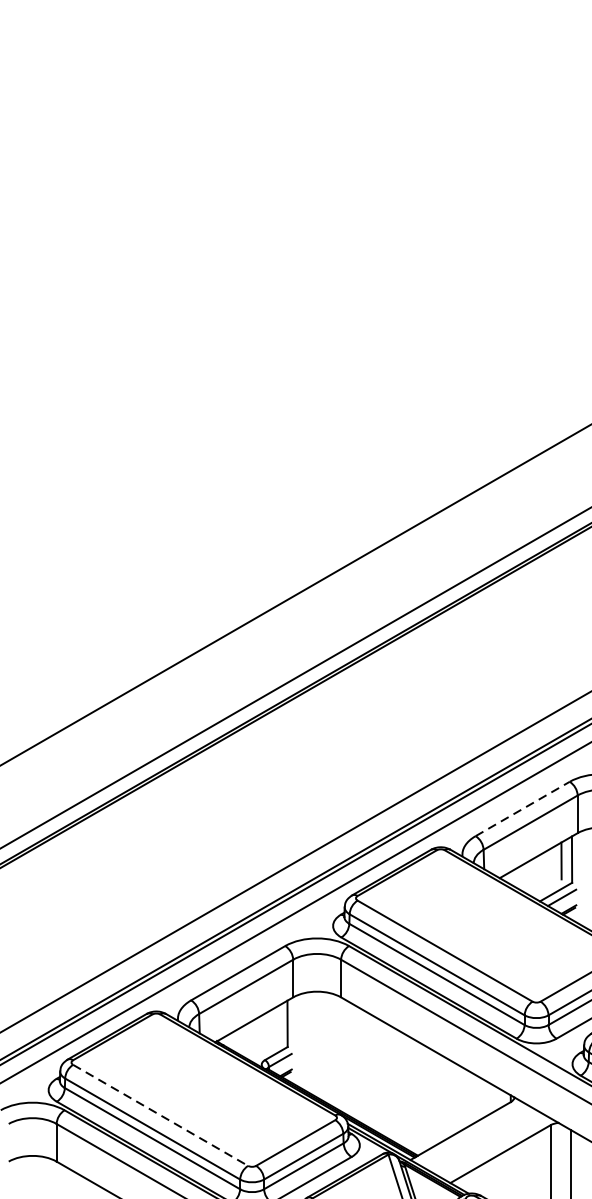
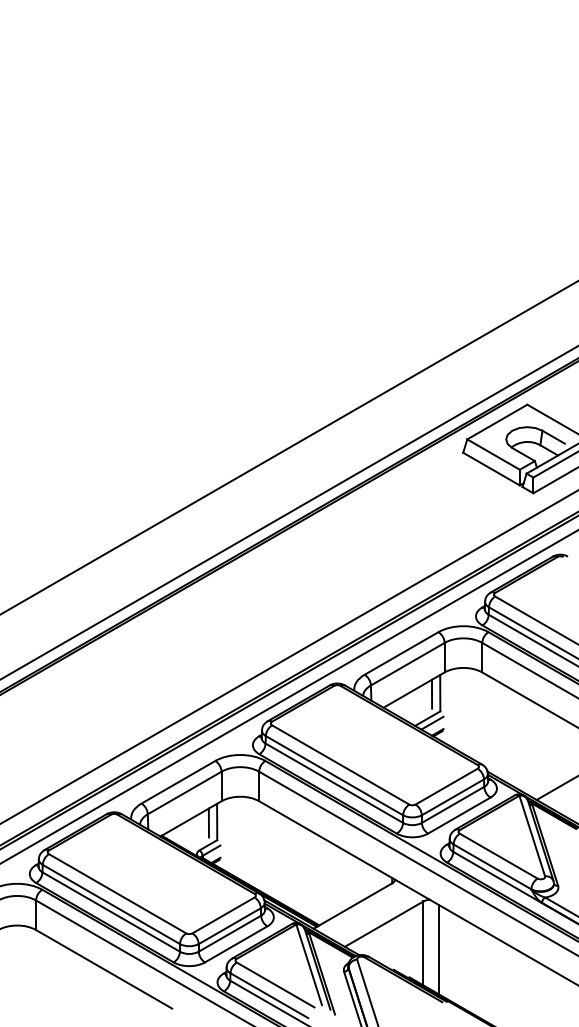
line: (522, 809) -> (401, 653), dashed -> solid
line: (276, 1024) -> (208, 822), added
line: (161, 1116) -> (118, 894), dashed -> solid

